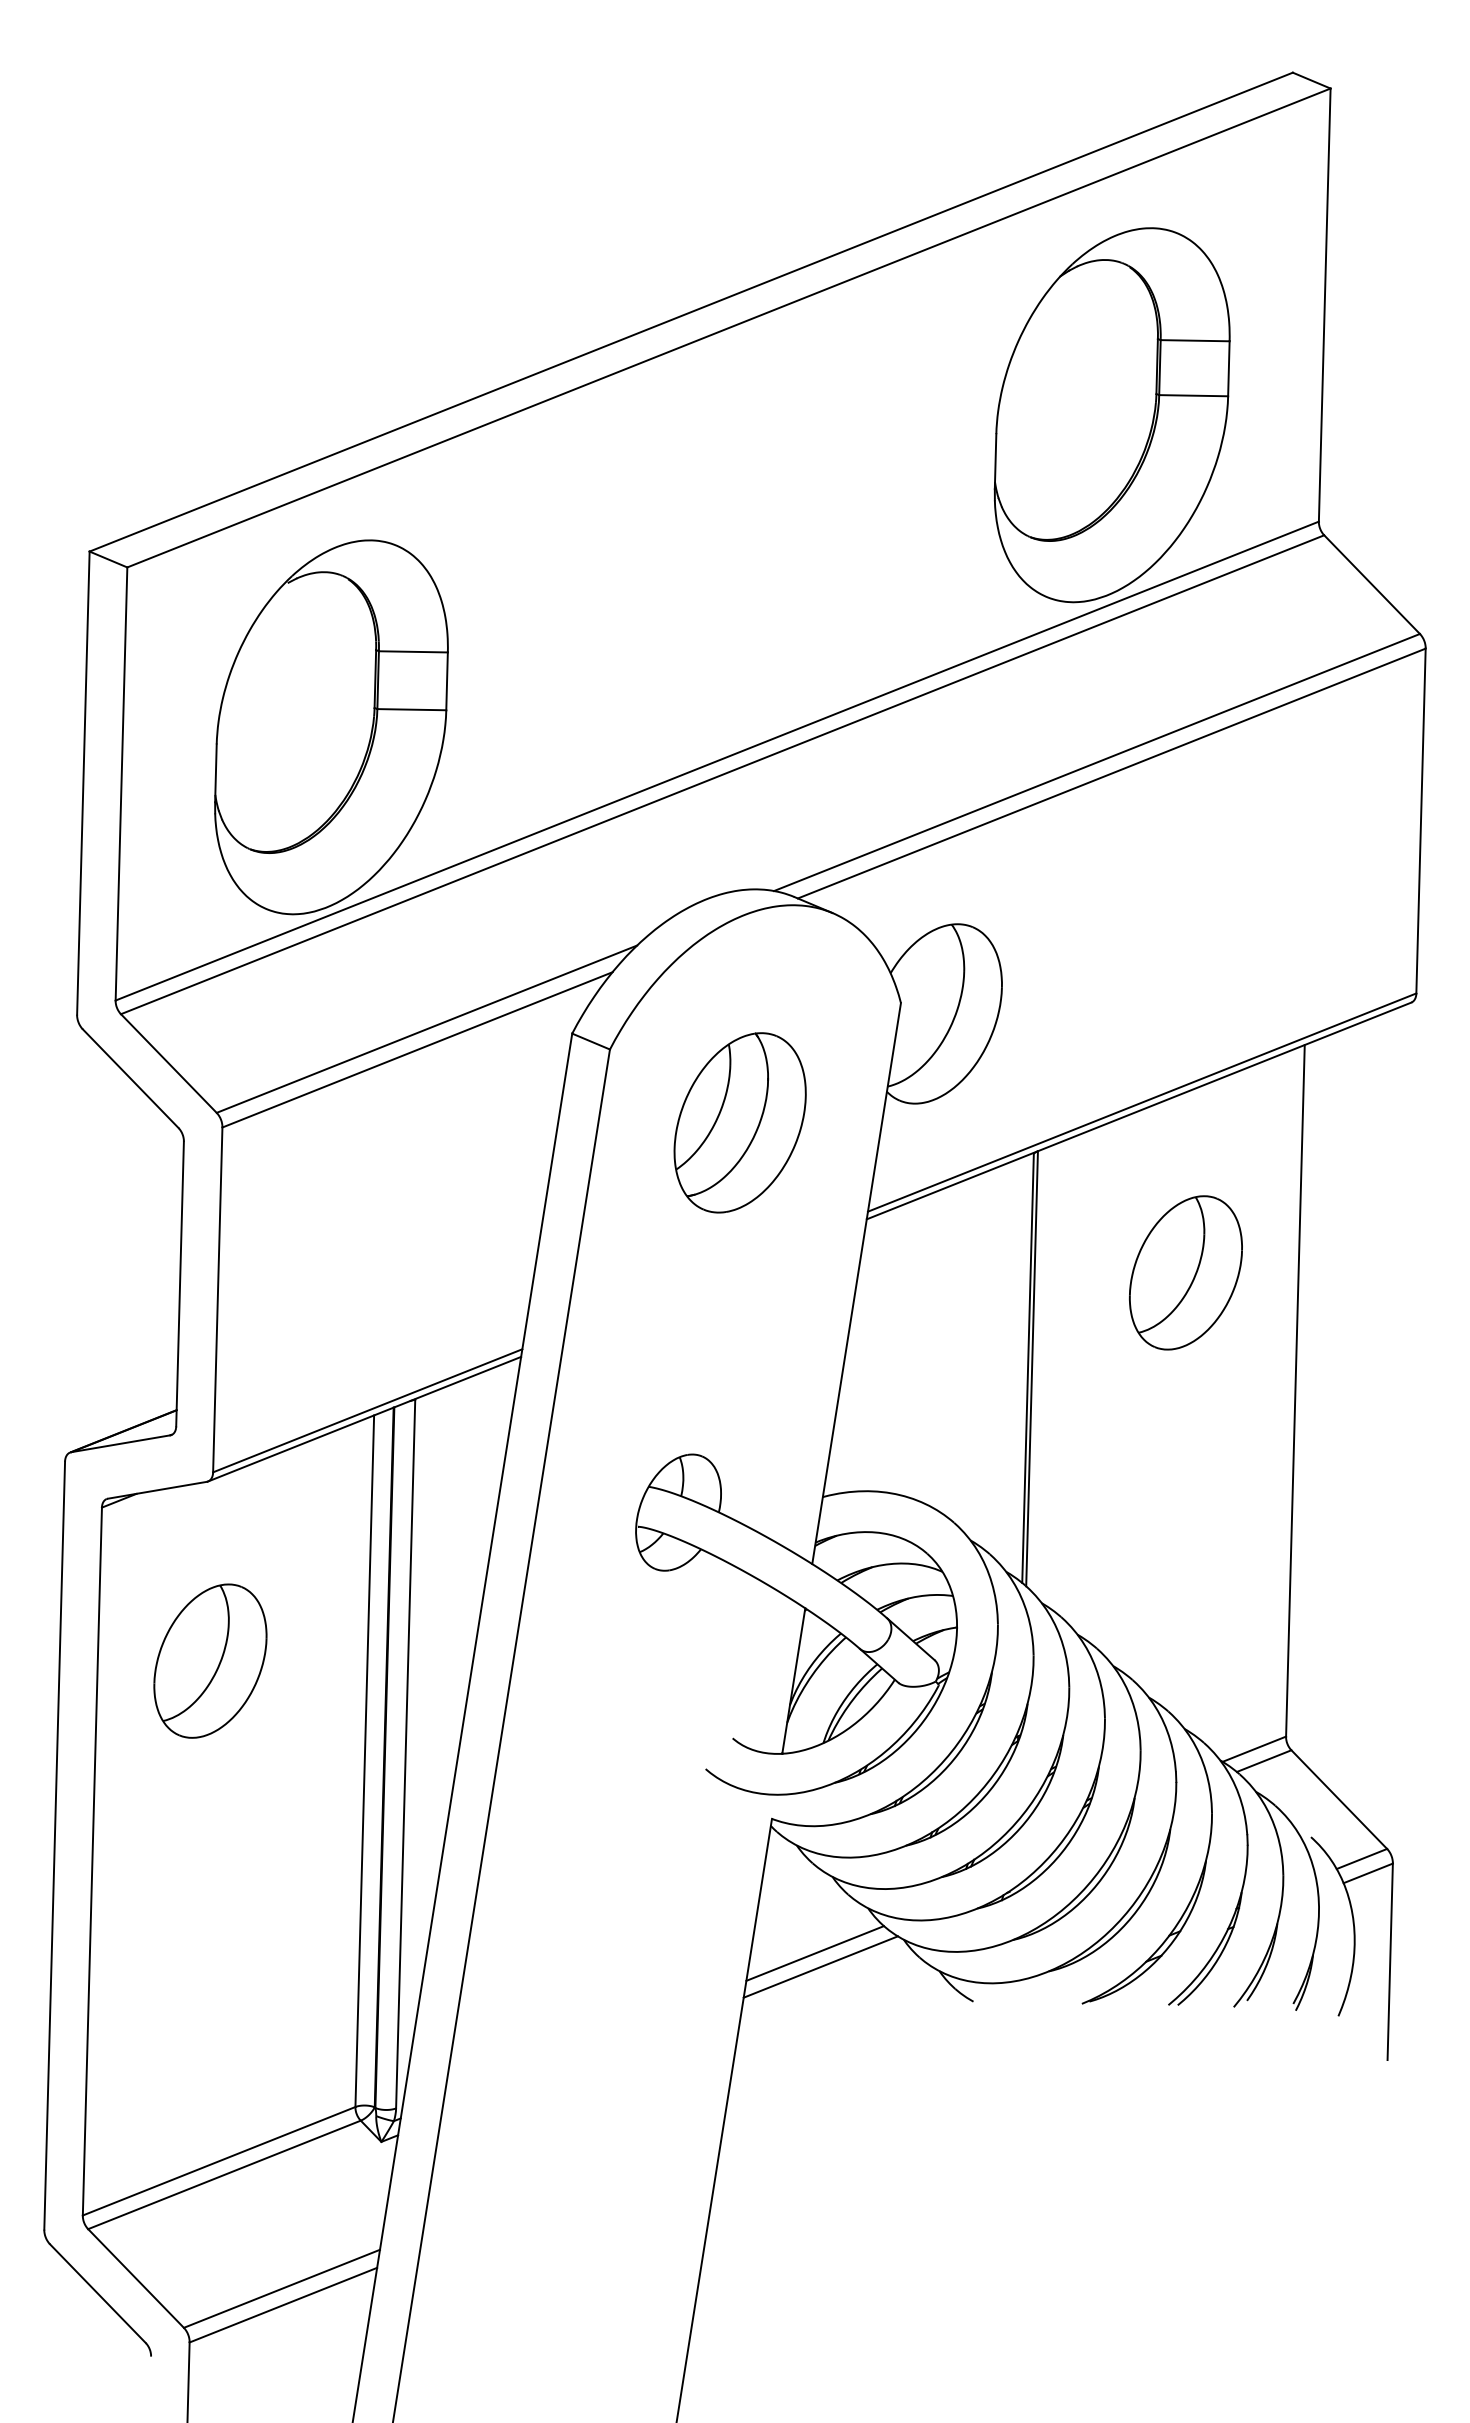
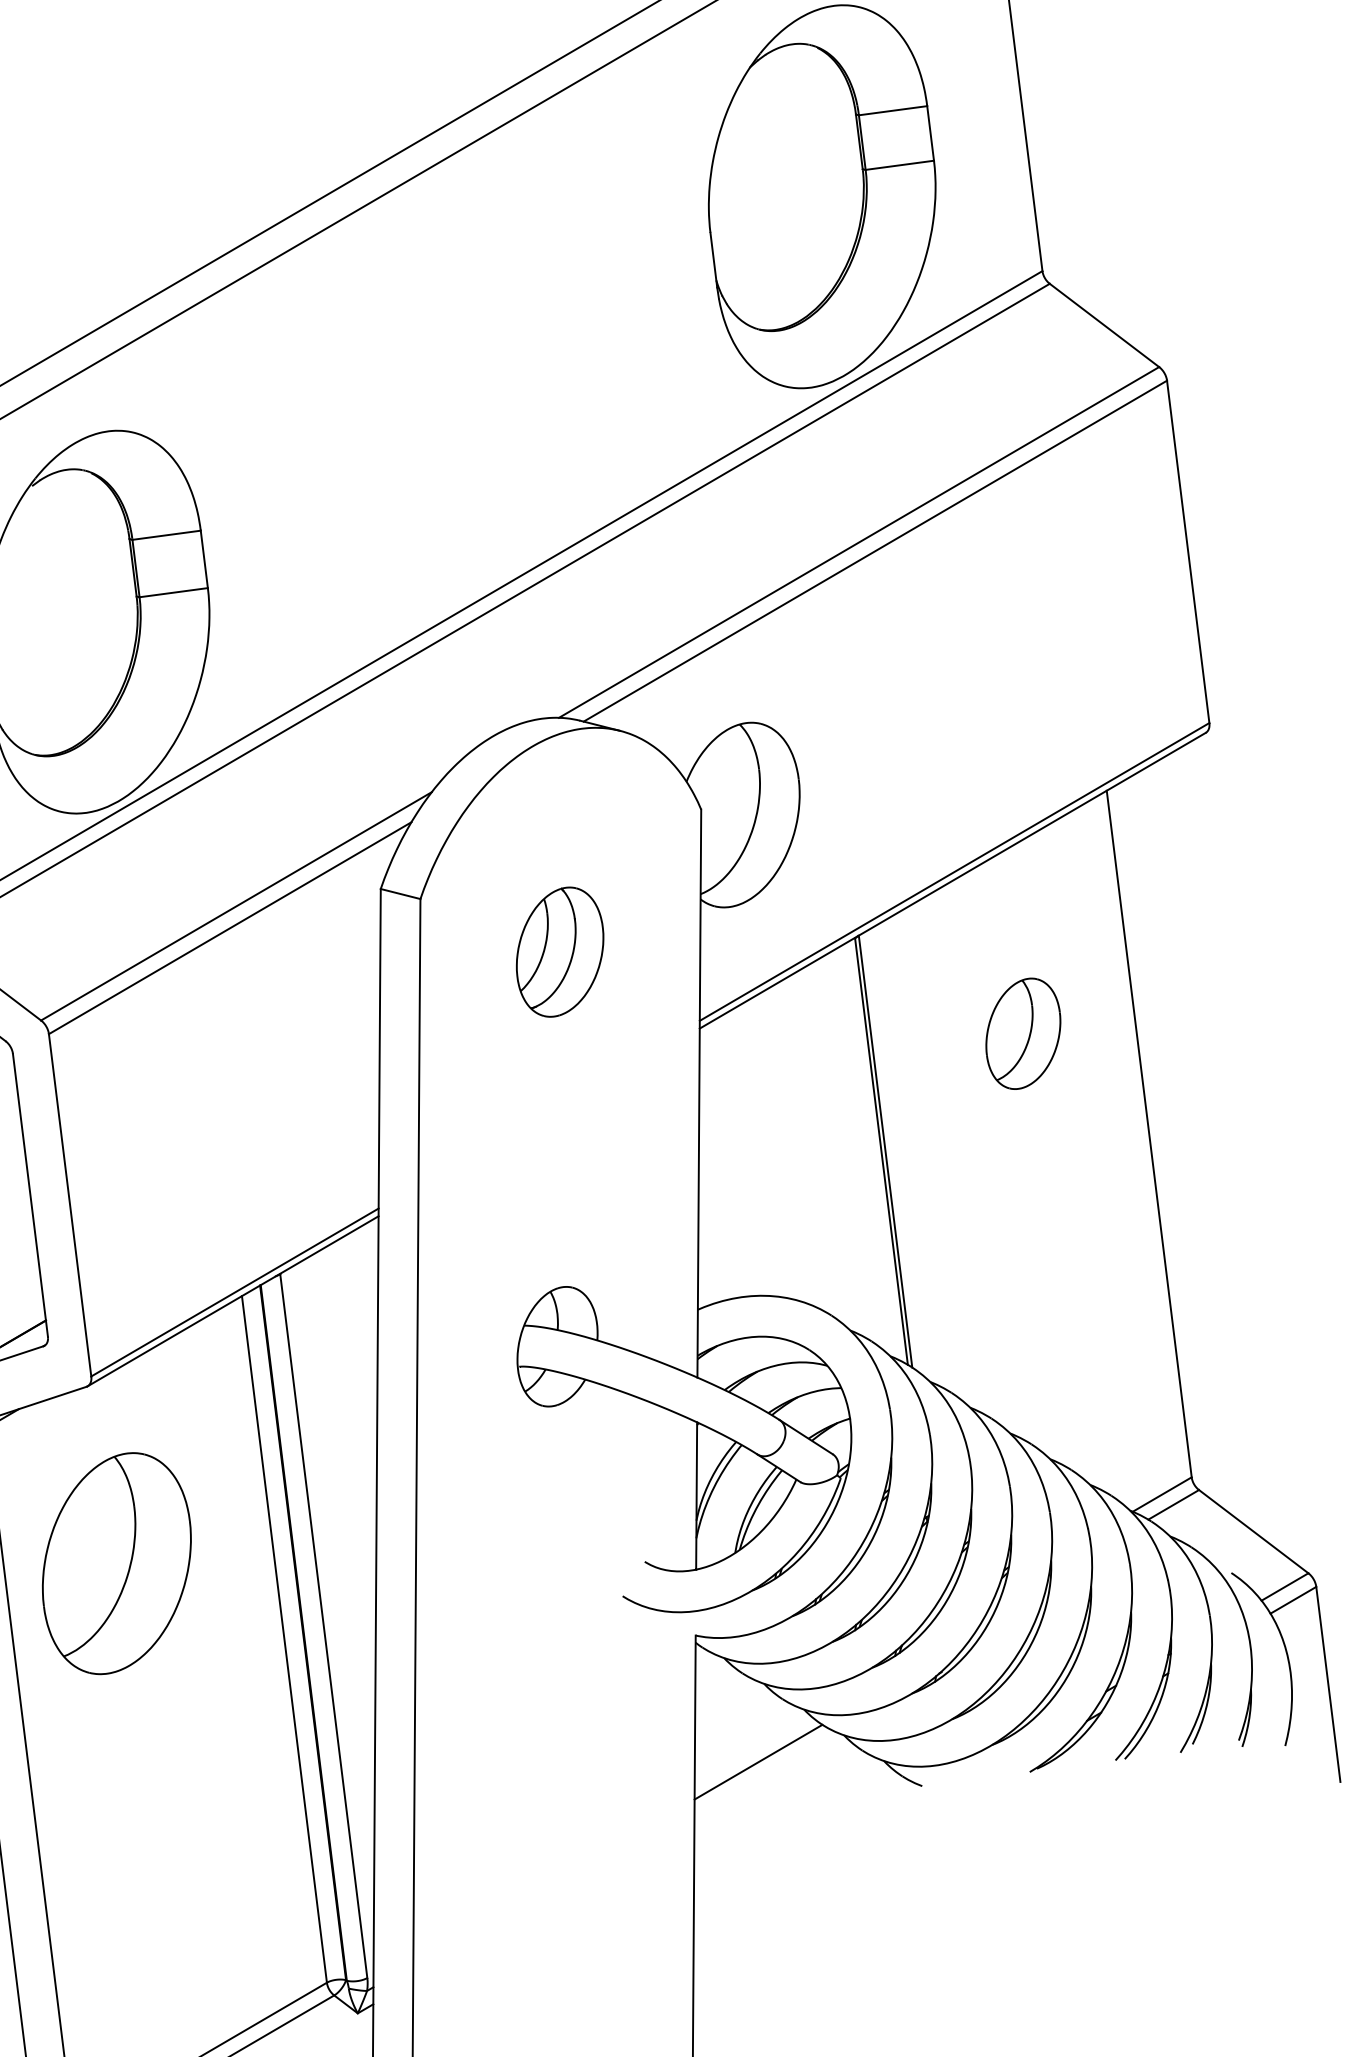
part: (739, 1122) -> (559, 951), size x0.7
part: (1185, 1272) -> (1022, 1033), size x0.7
part: (210, 1660) -> (116, 1562), size x1.4
line: (820, 1966) -> (765, 1774), removed

